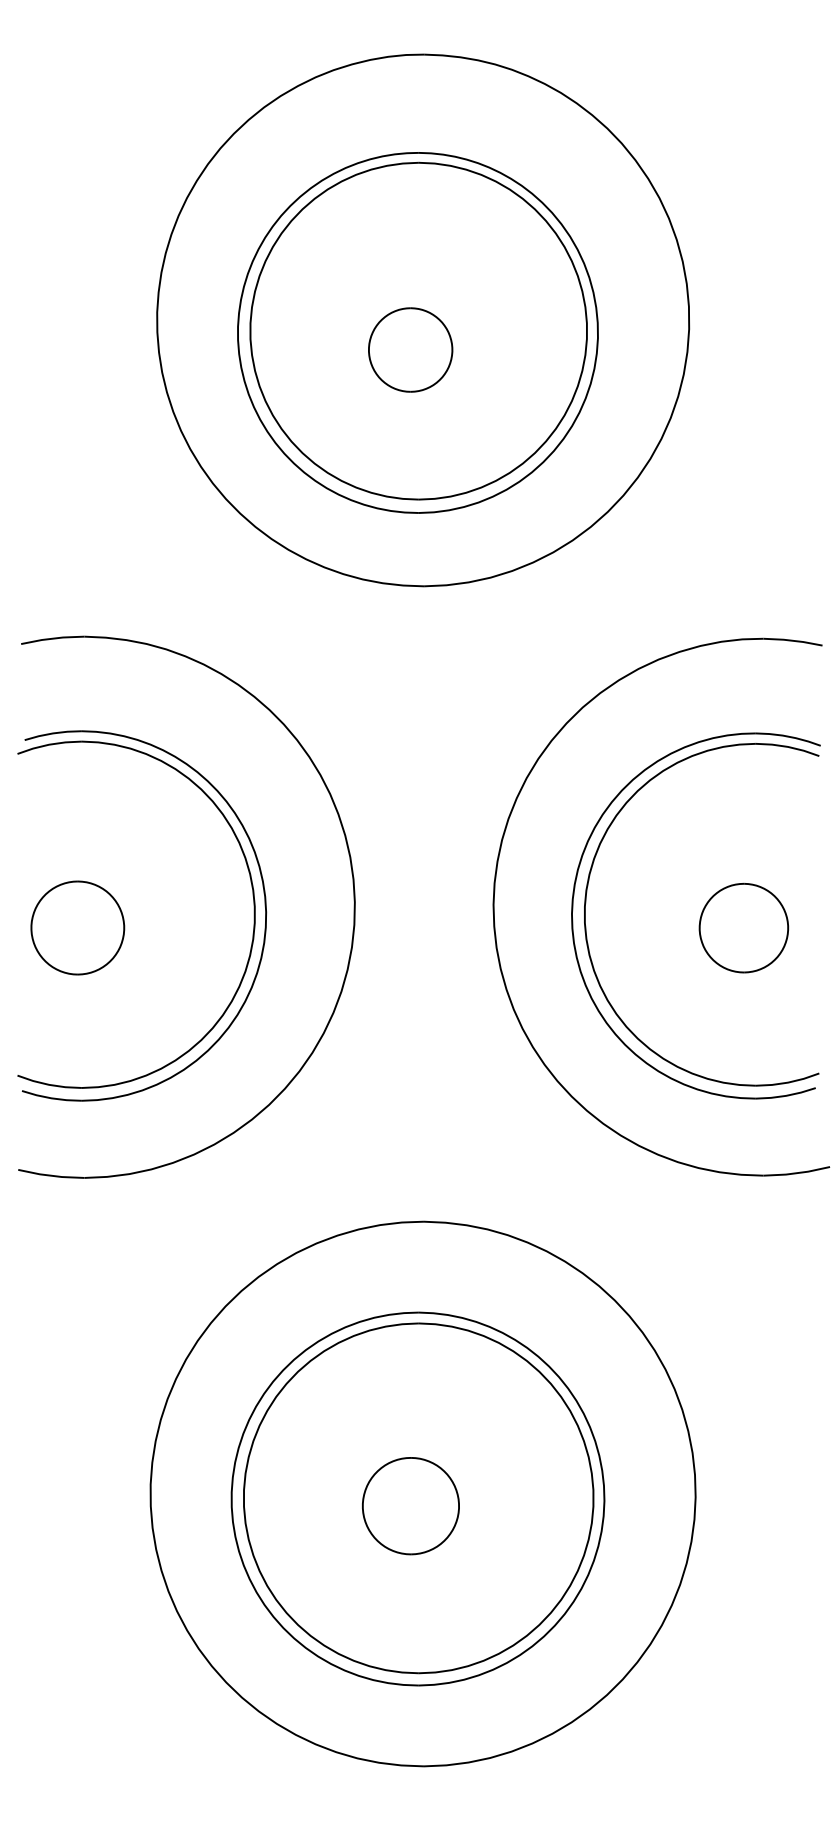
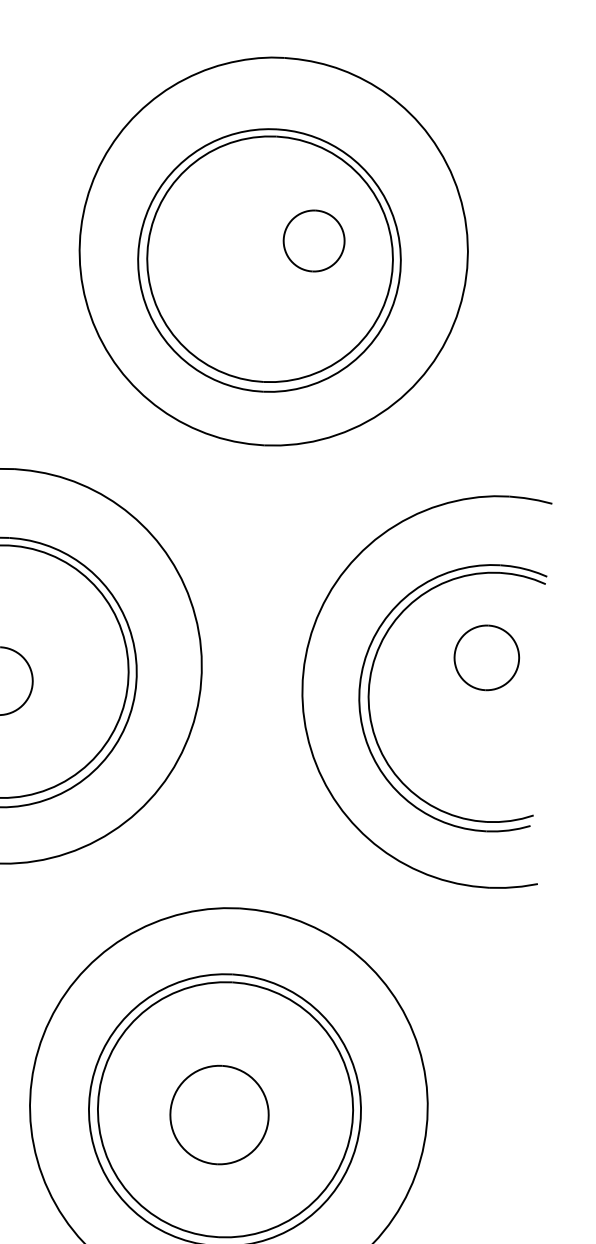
part: (410, 349) -> (314, 240), moved
part: (743, 927) -> (486, 657), moved
part: (410, 1506) -> (219, 1115), size x1.4

